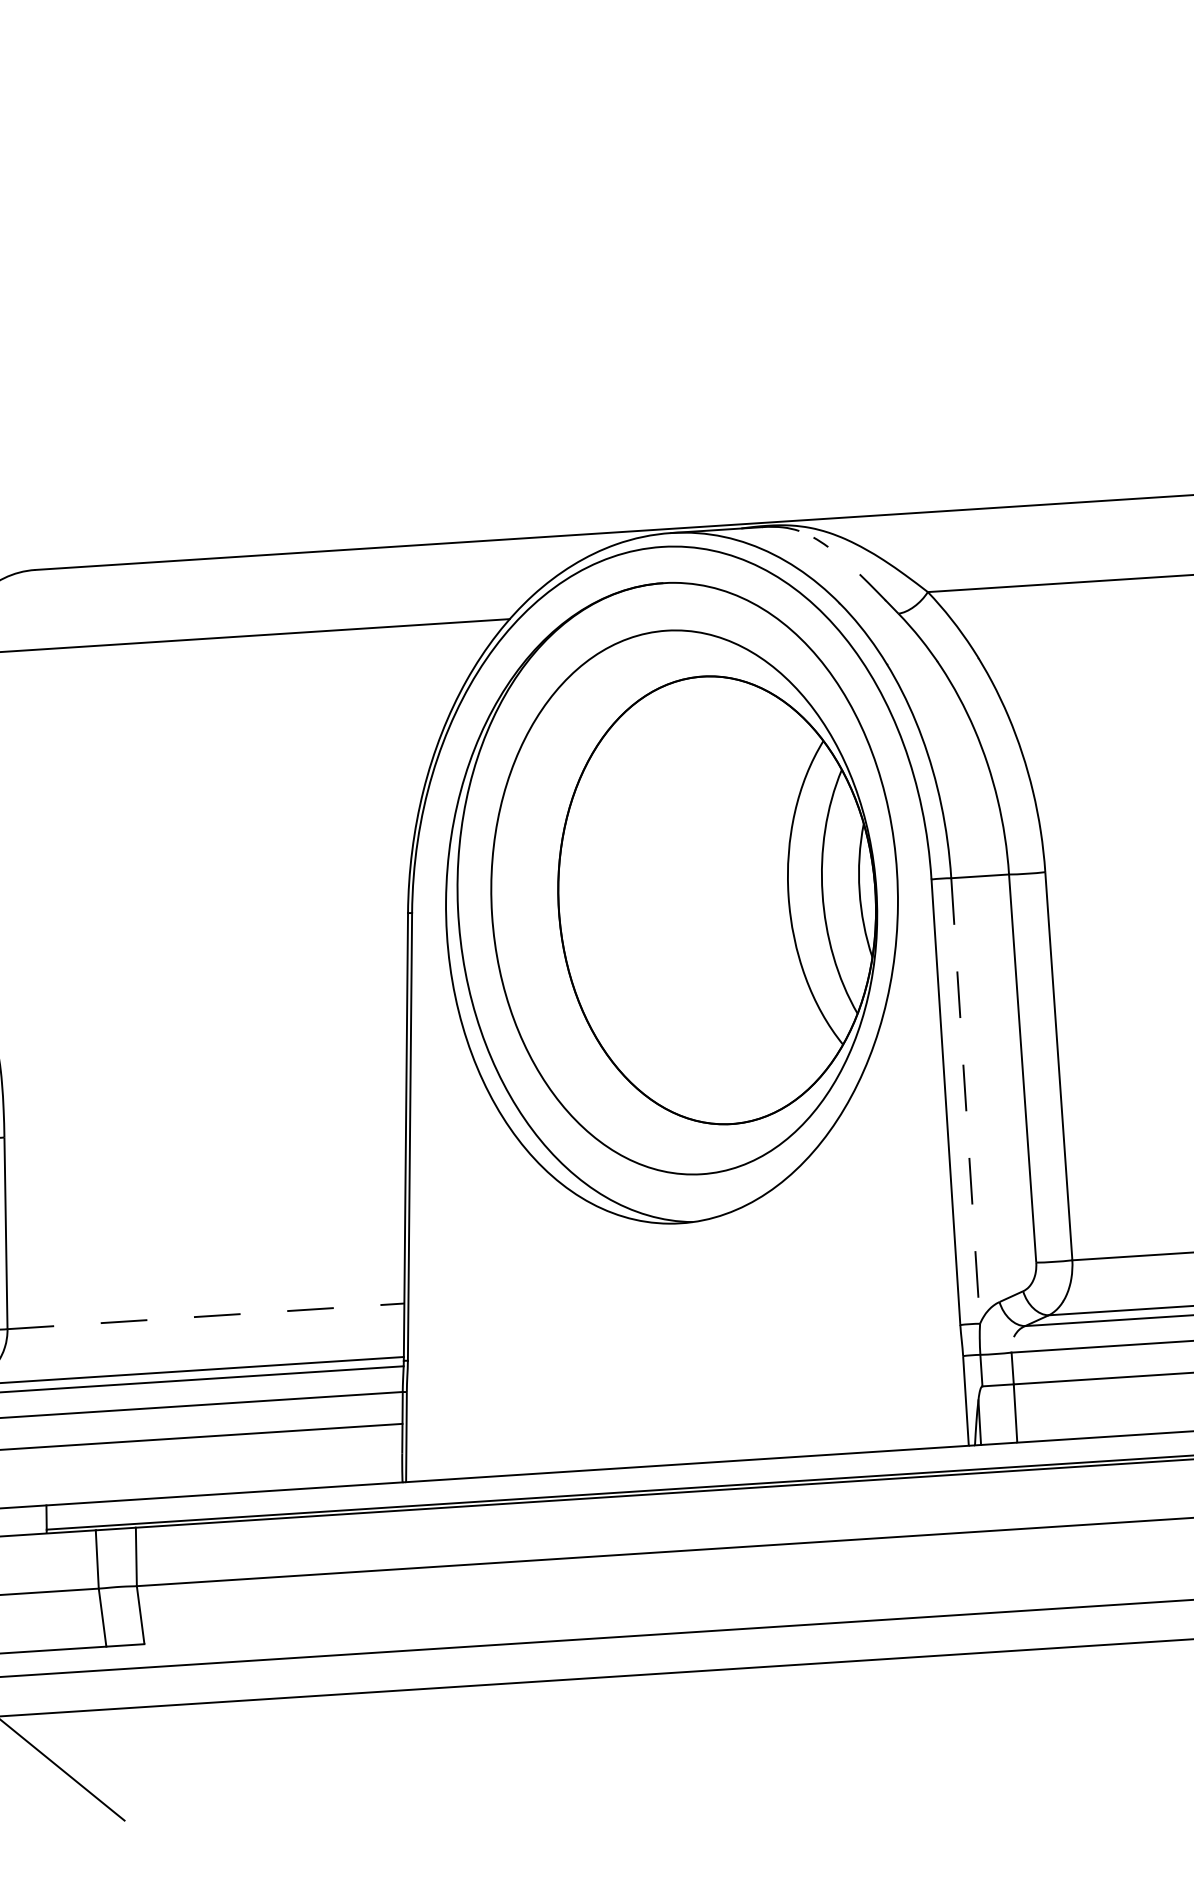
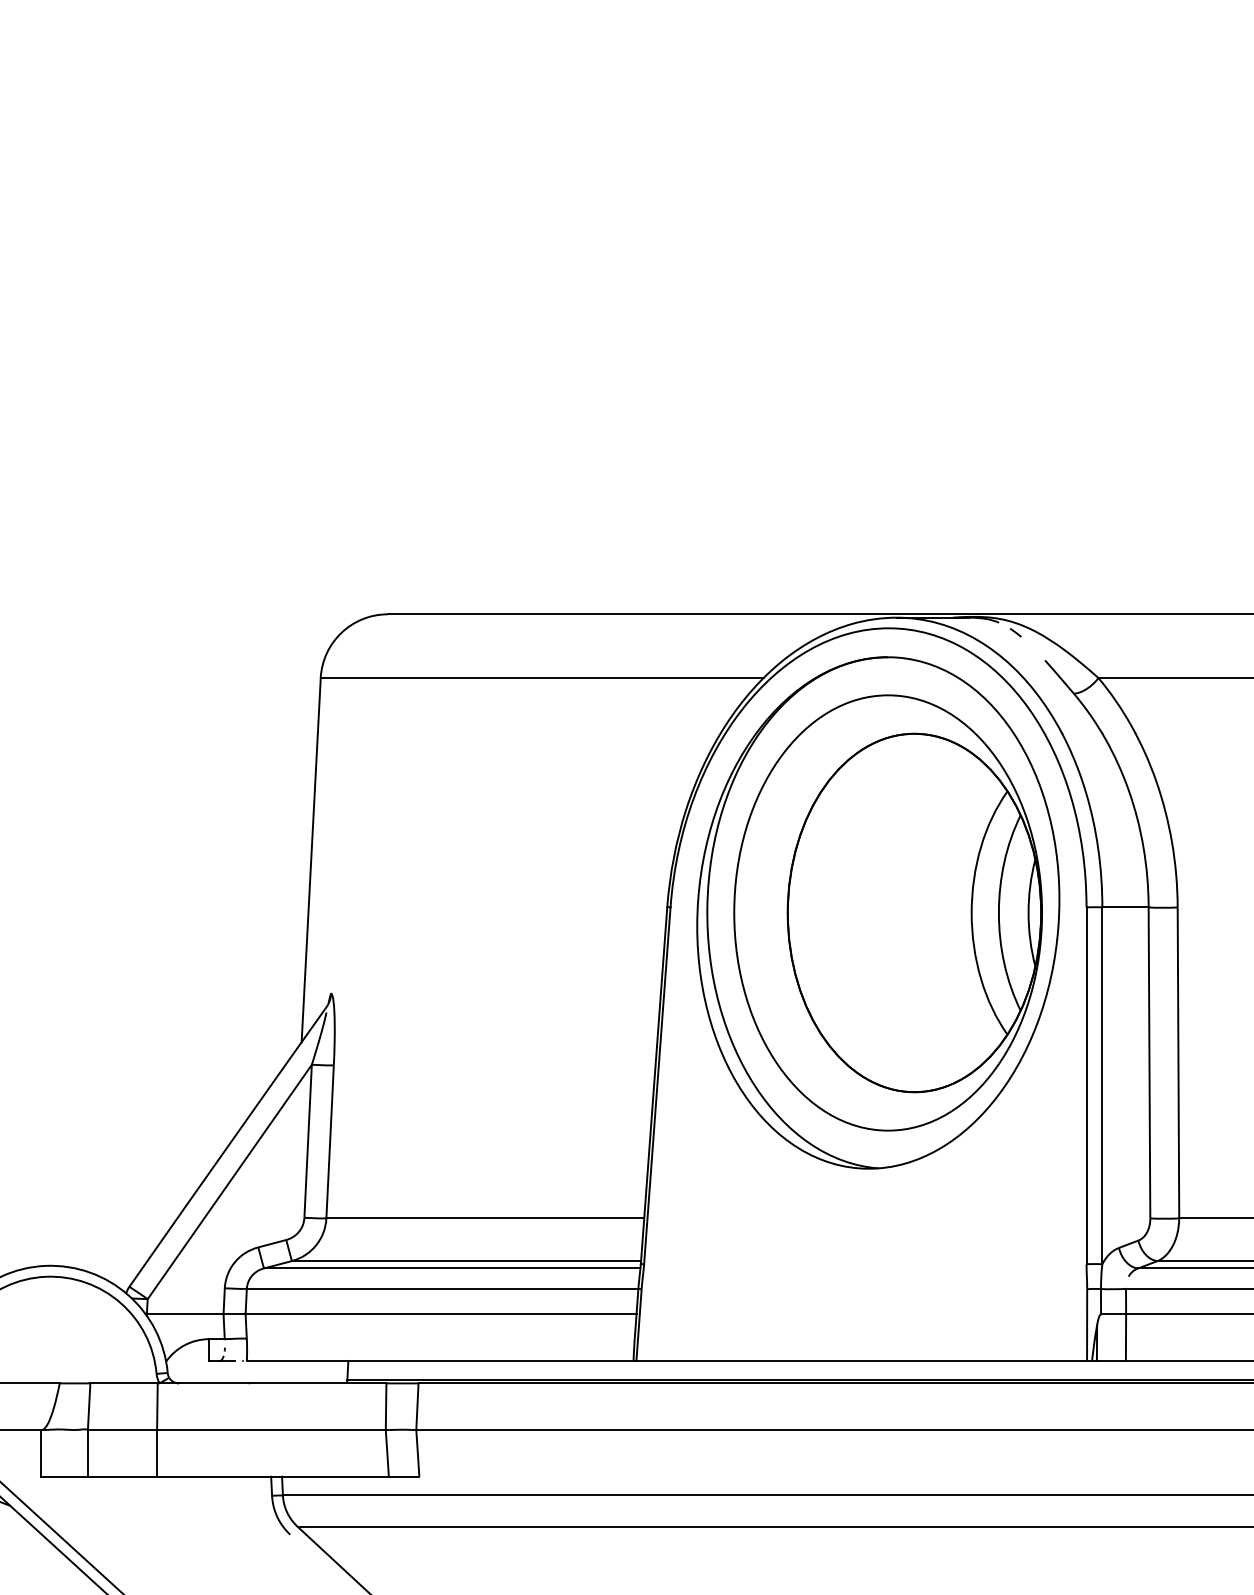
line: (965, 1101) -> (1102, 1086), dashed -> solid
line: (206, 1316) -> (485, 1218), dashed -> solid

